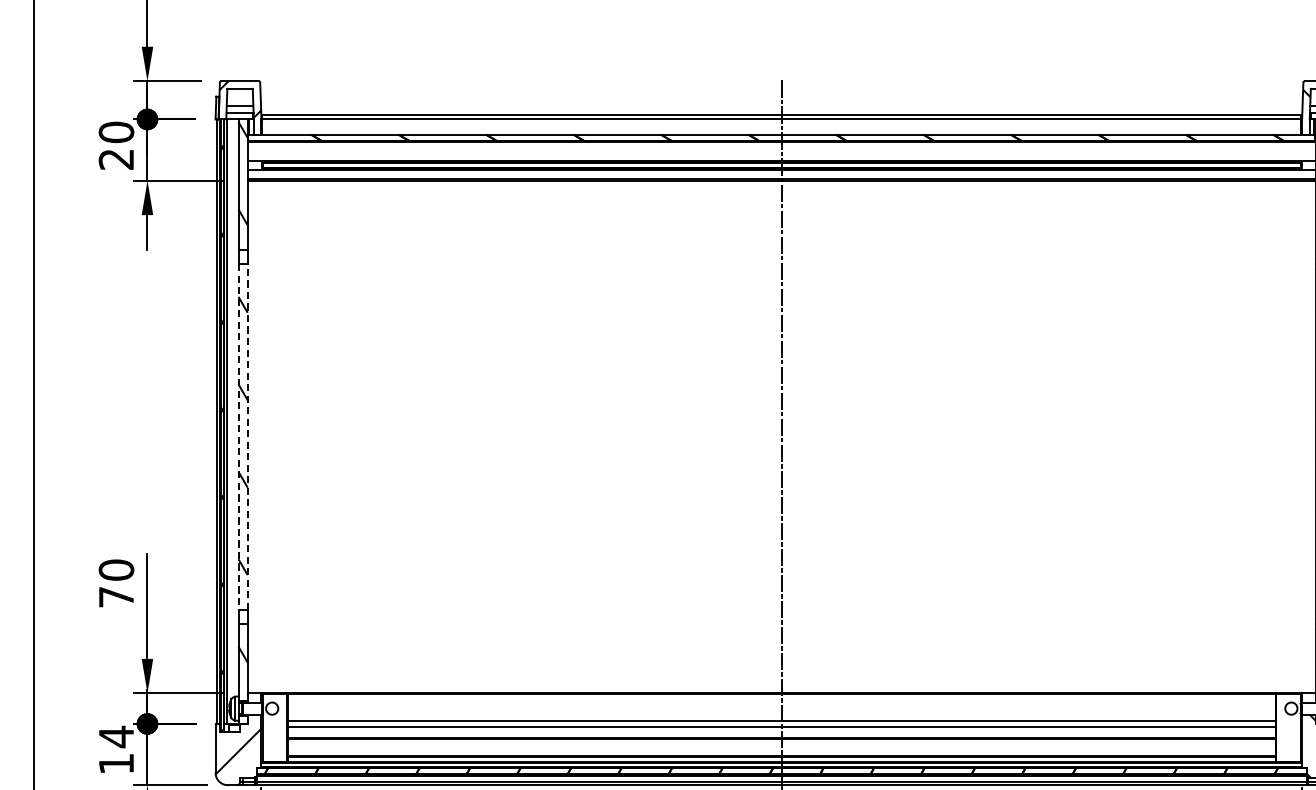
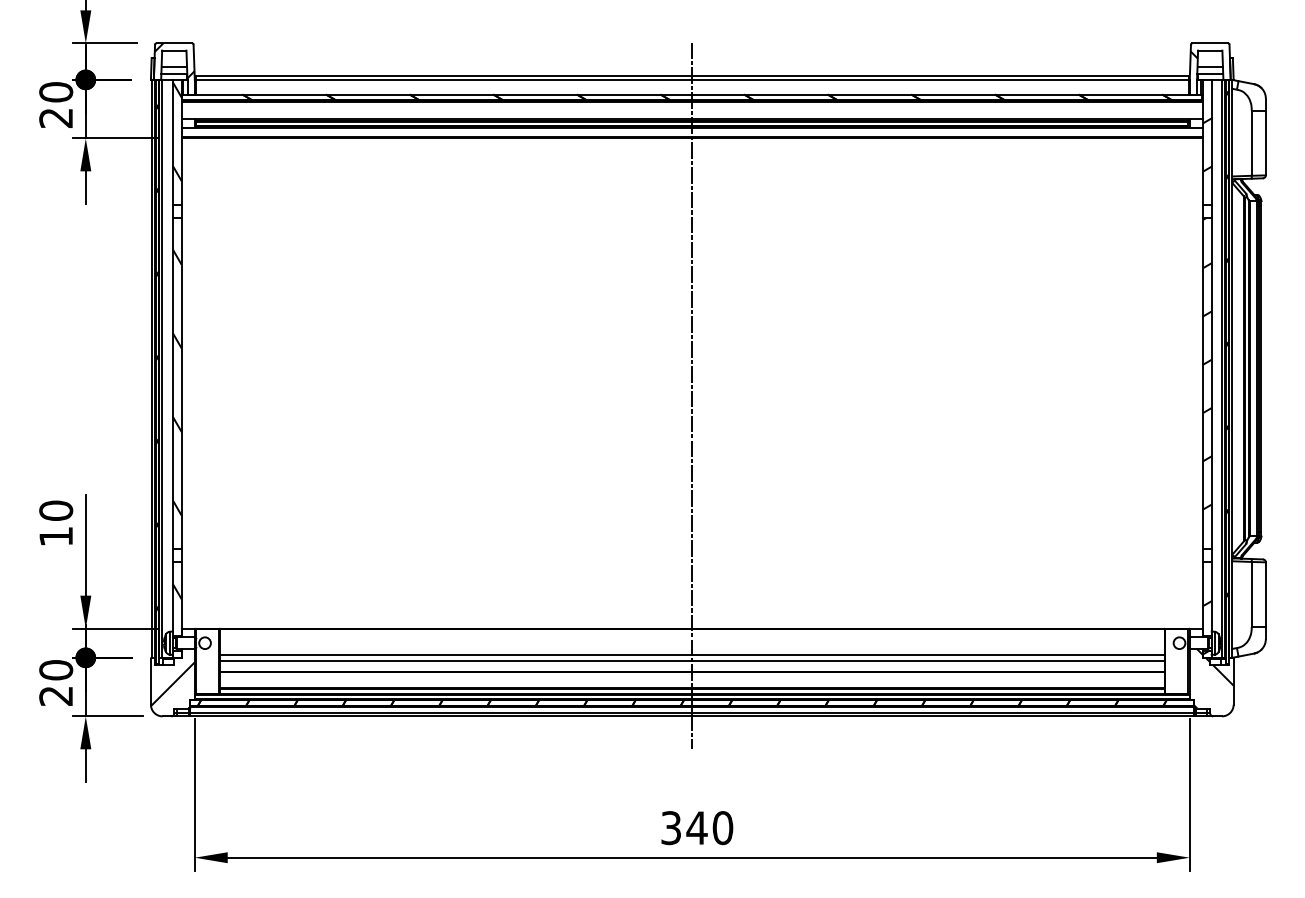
line: (247, 437) -> (181, 383), dashed -> solid
line: (238, 438) -> (172, 384), dashed -> solid
text: (115, 597) -> (55, 536), 70 -> 10
text: (116, 749) -> (56, 682), 14 -> 20

